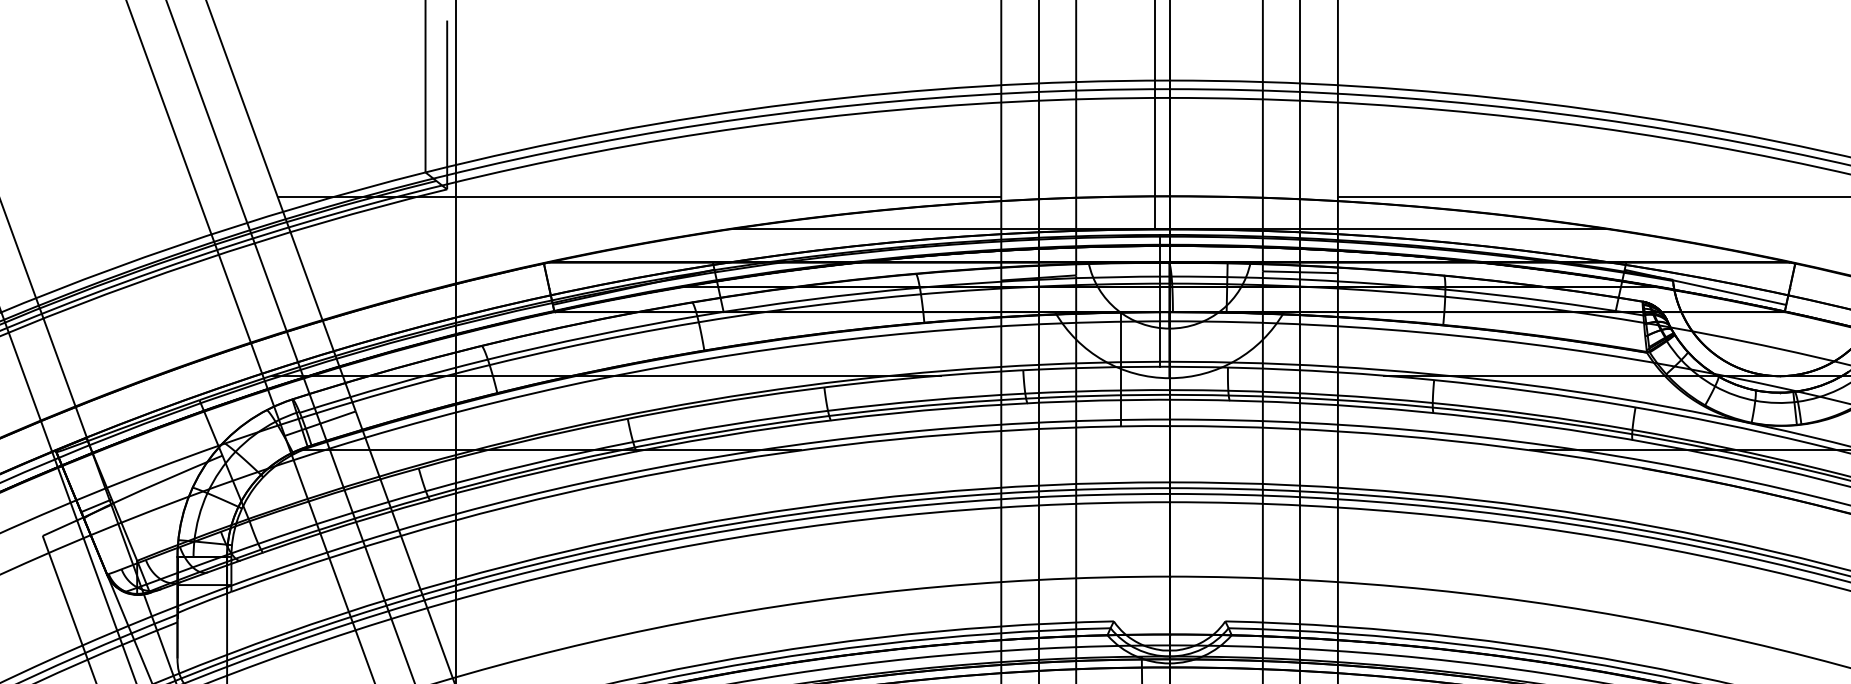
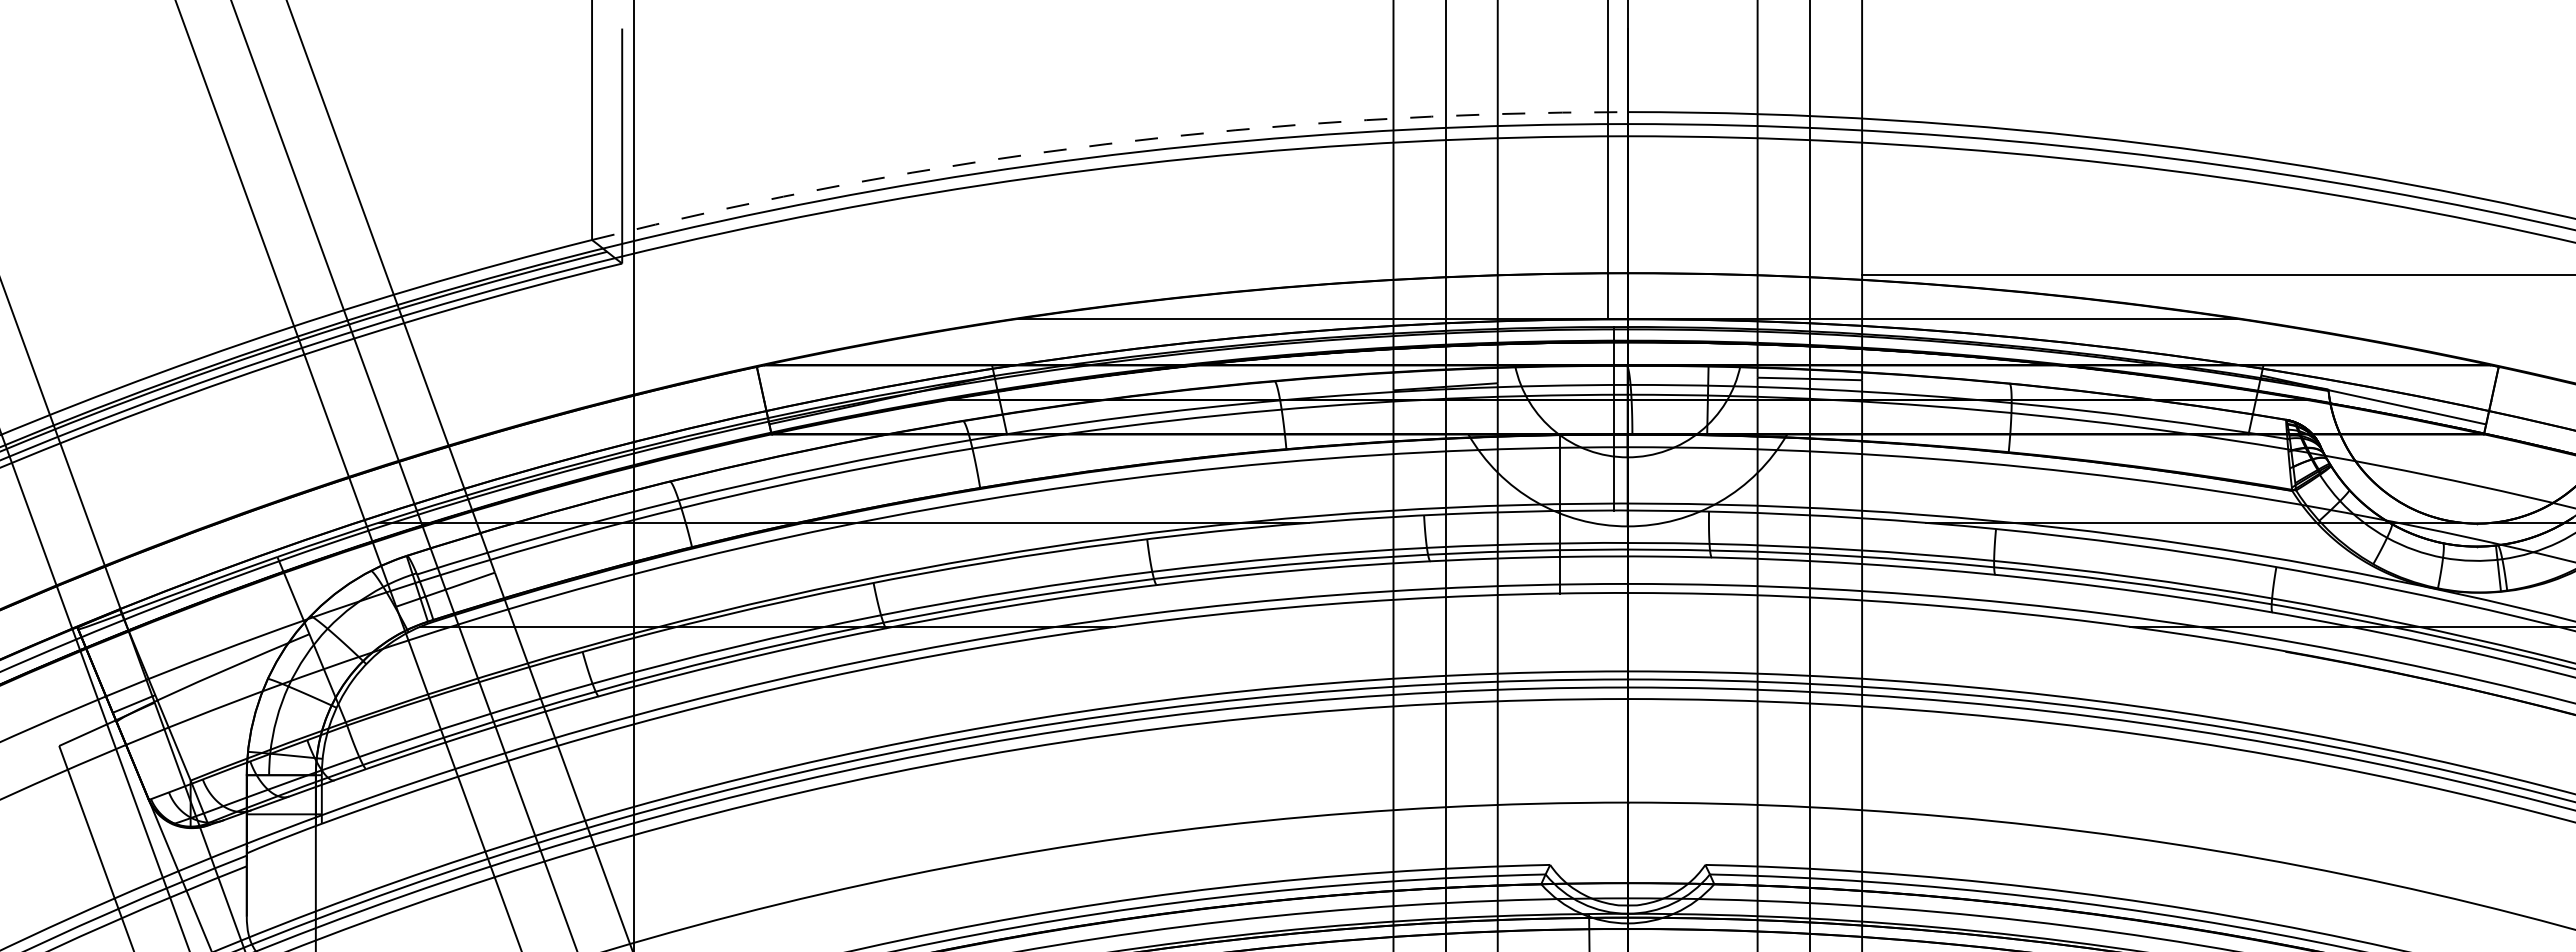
arc: (794, 103) -> (1105, 144), solid -> dashed
line: (639, 197) -> (889, 274), removed

